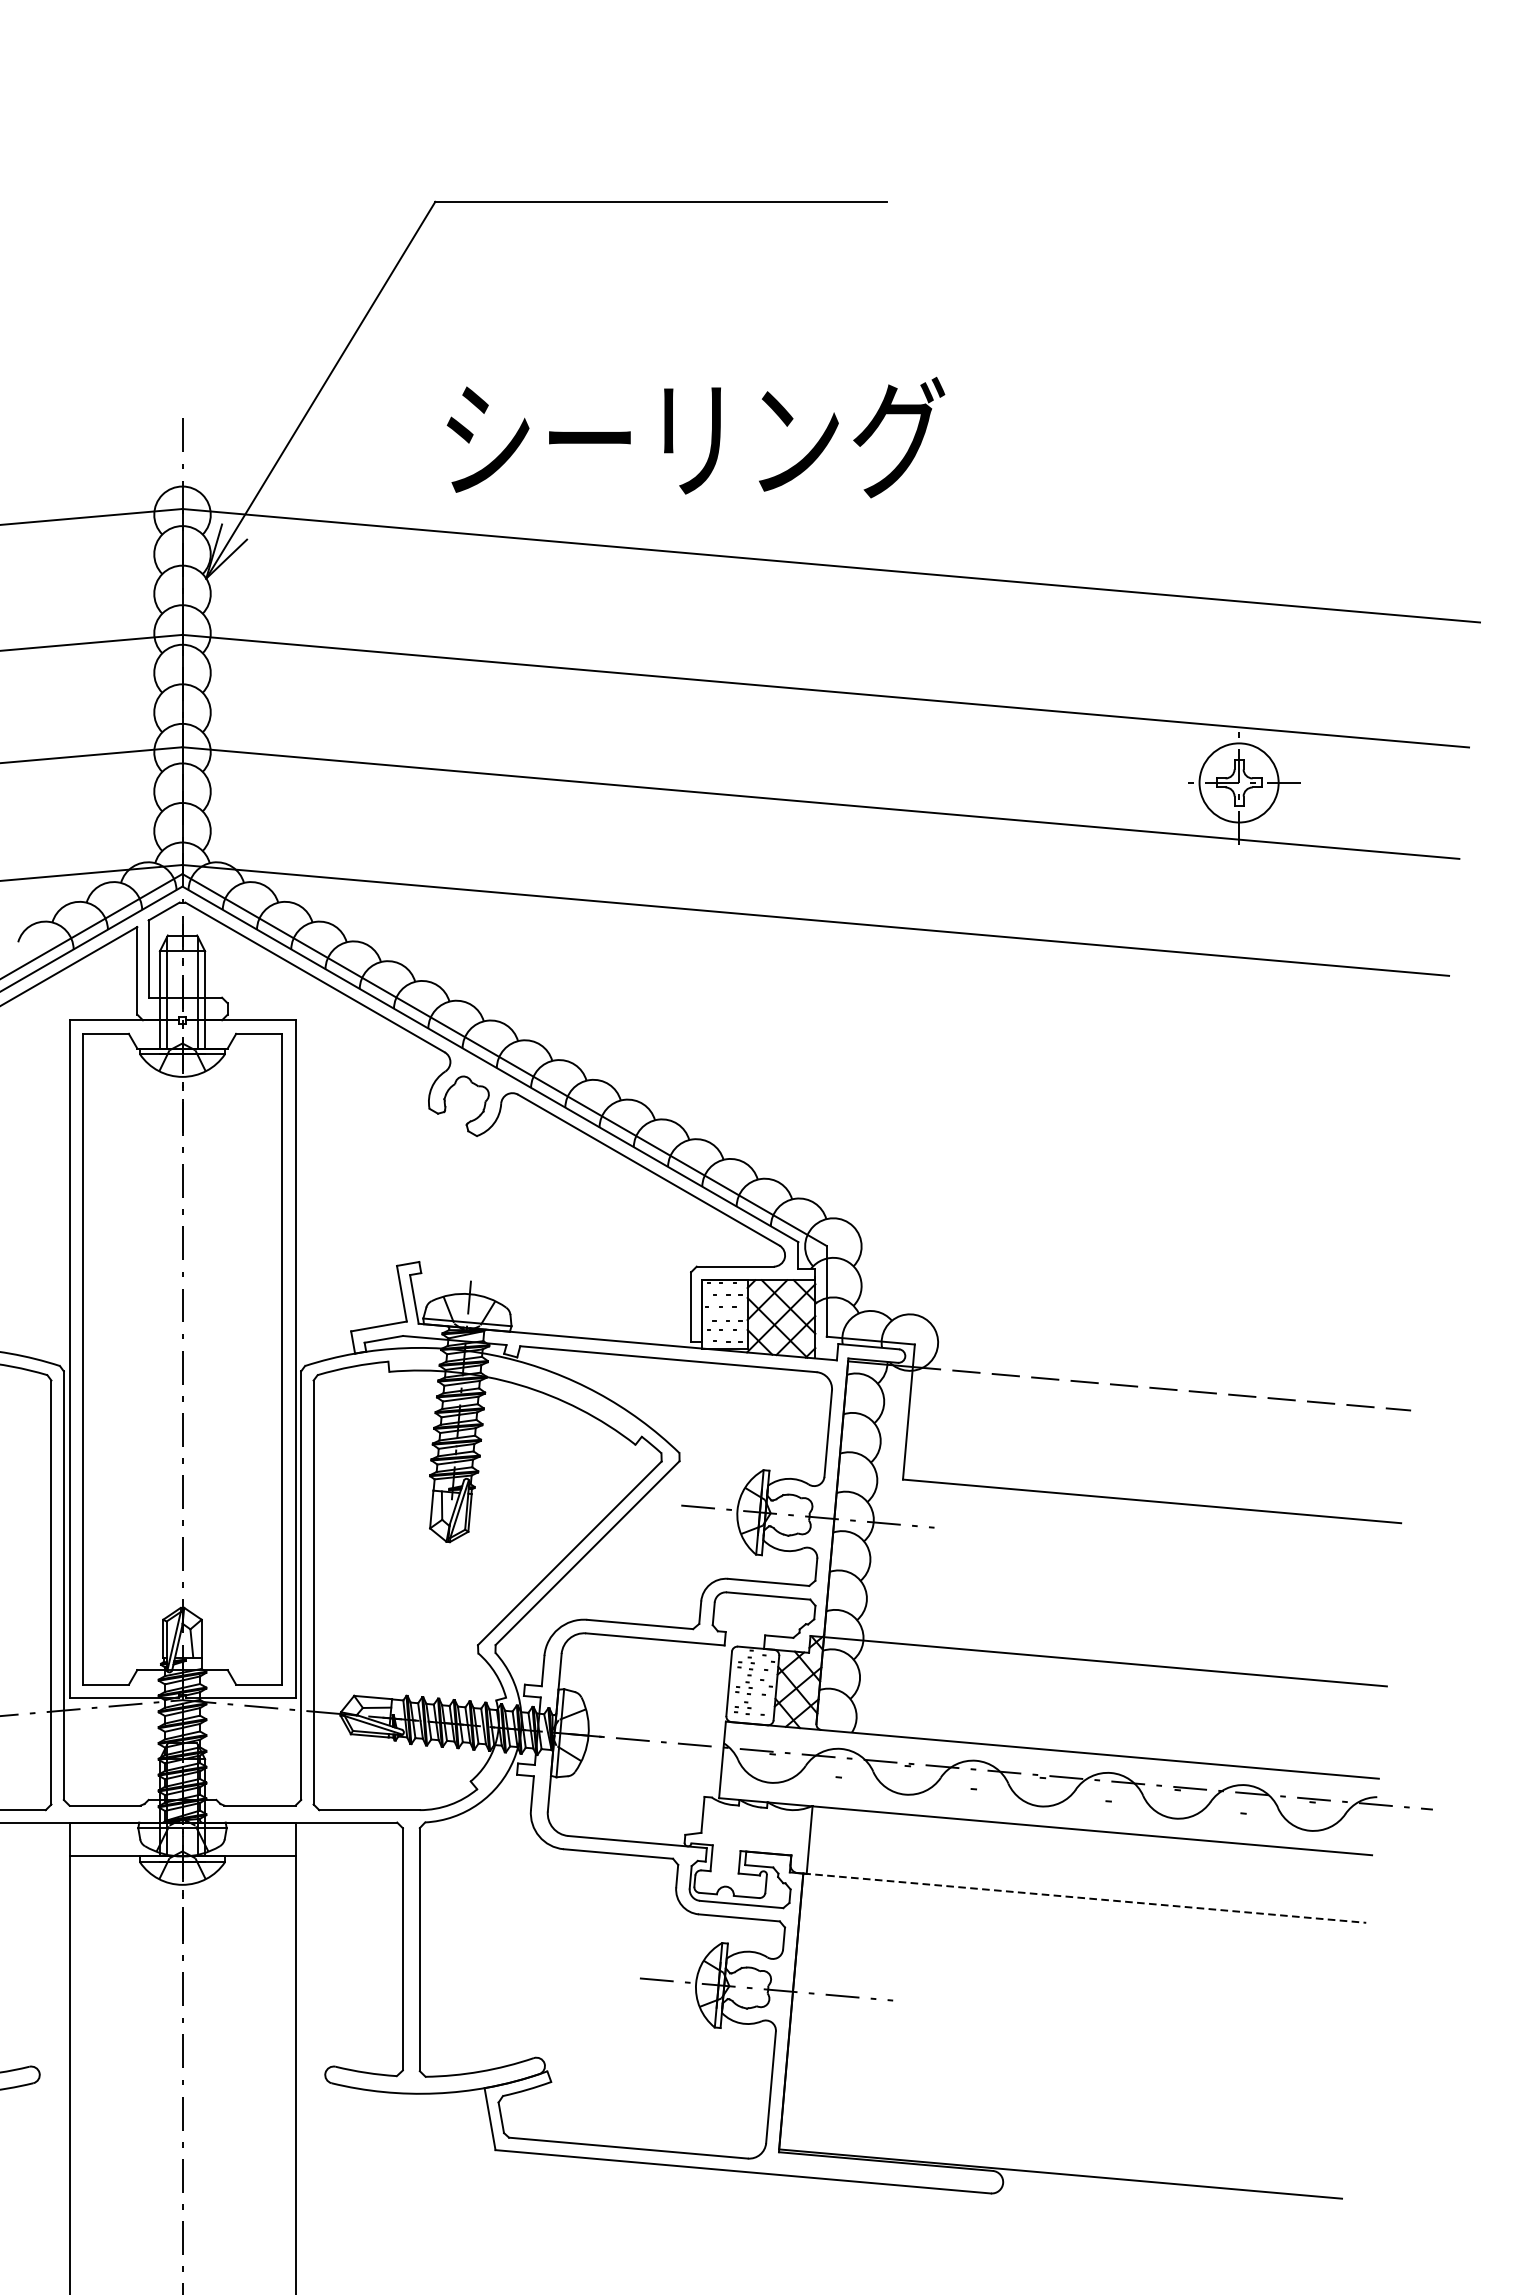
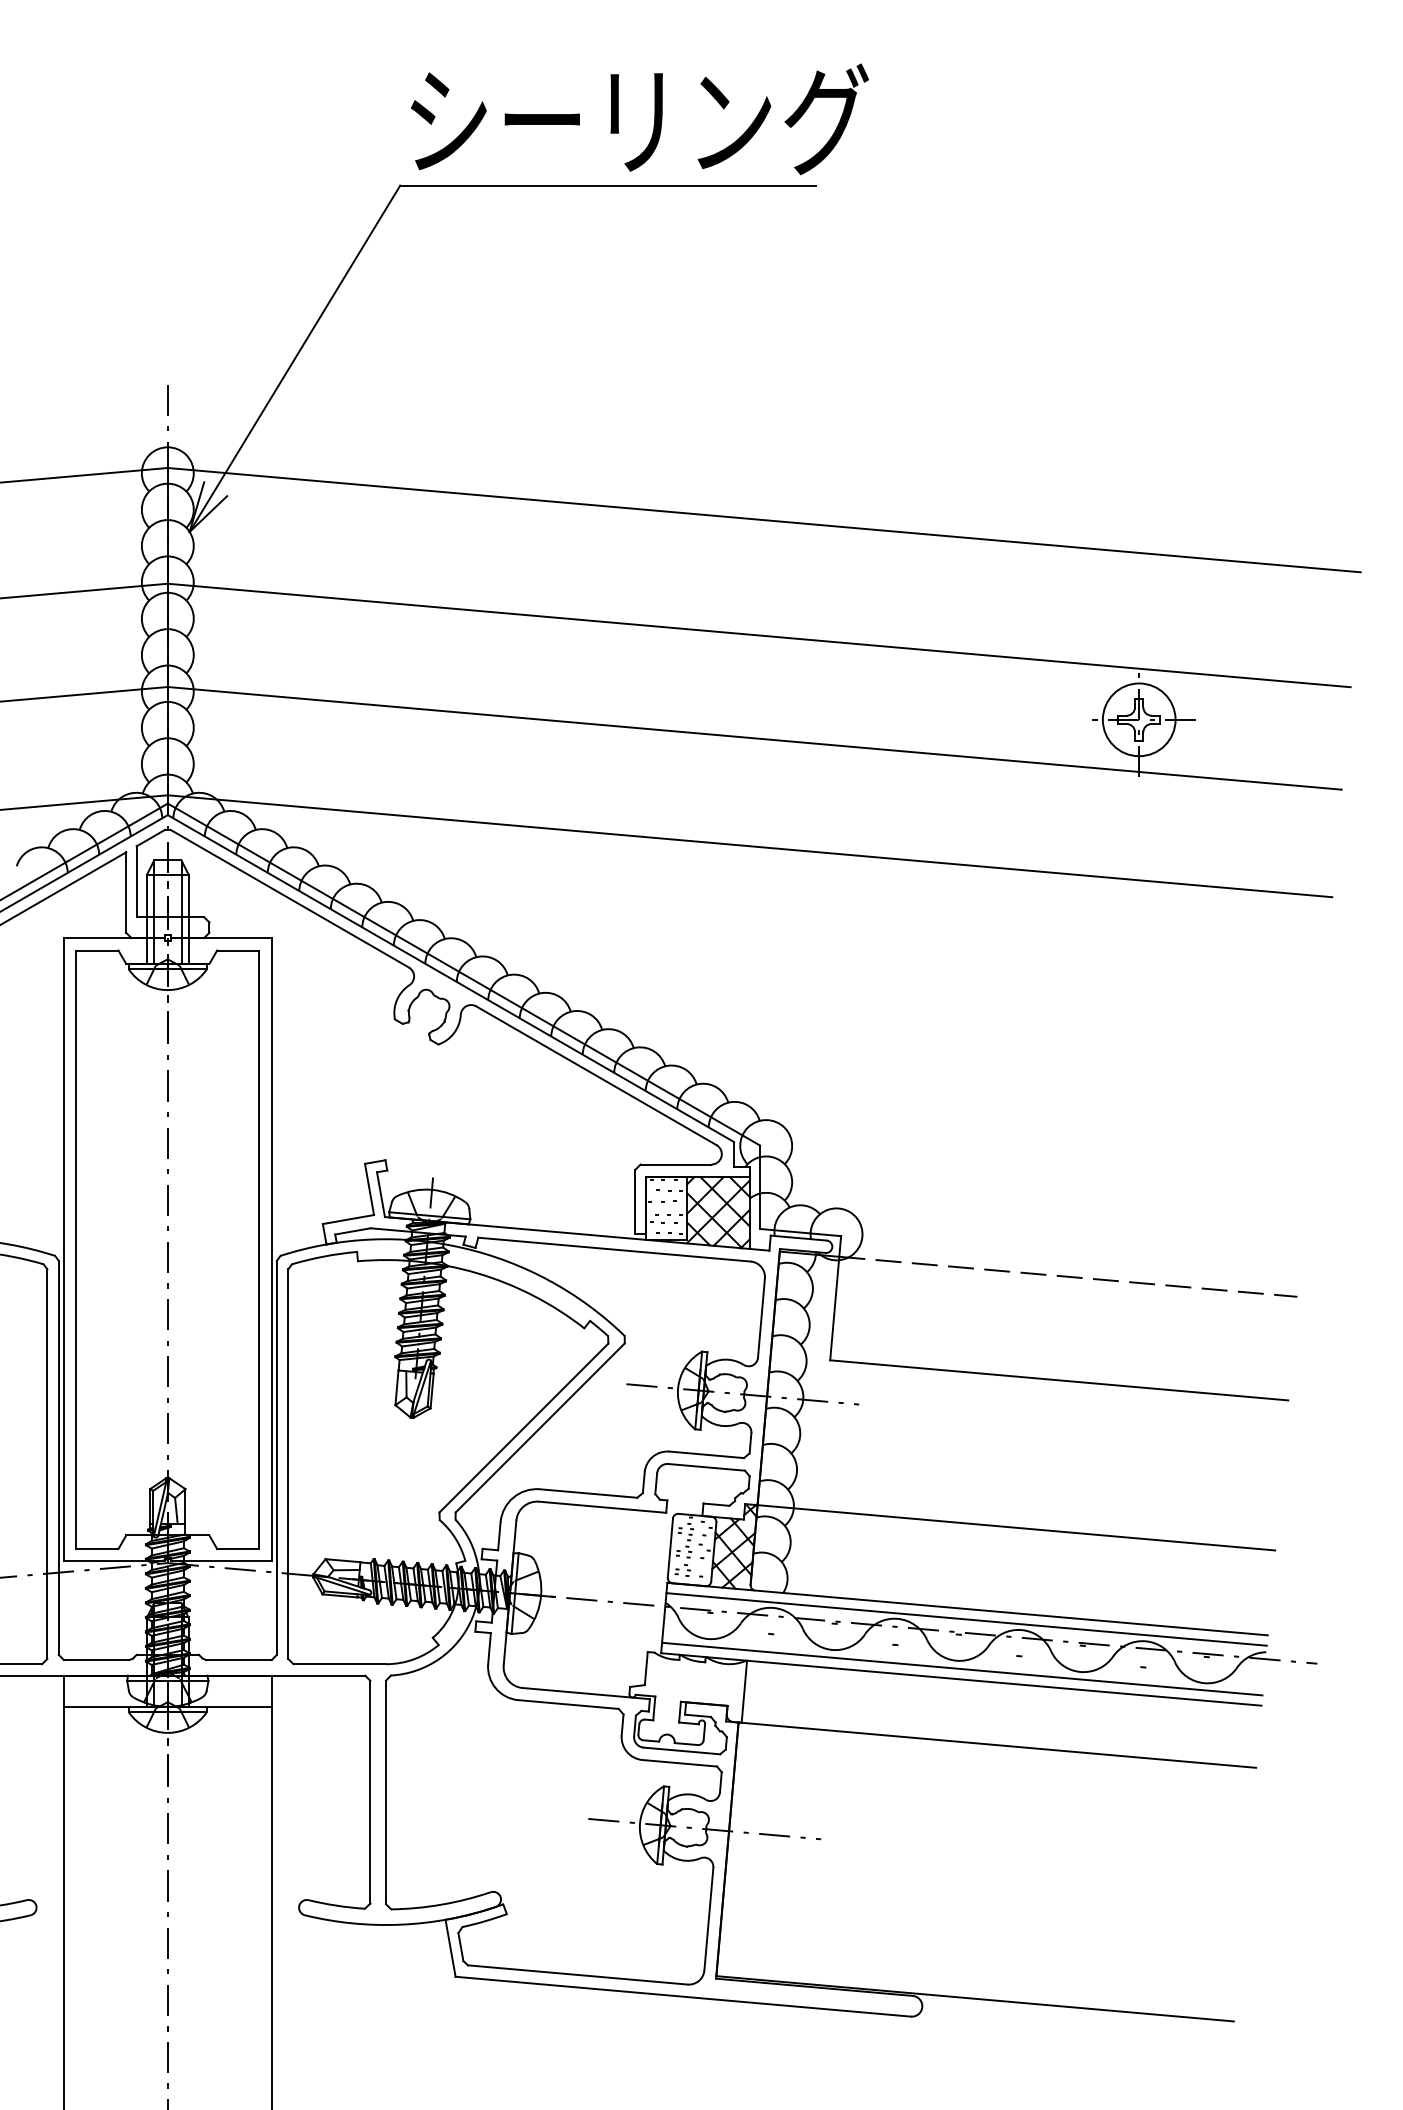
text: (695, 437) -> (639, 119), moved
line: (1051, 1761) -> (966, 1619), added
line: (1046, 1814) -> (962, 1668), added
line: (1084, 1898) -> (997, 1745), dashed -> solid

